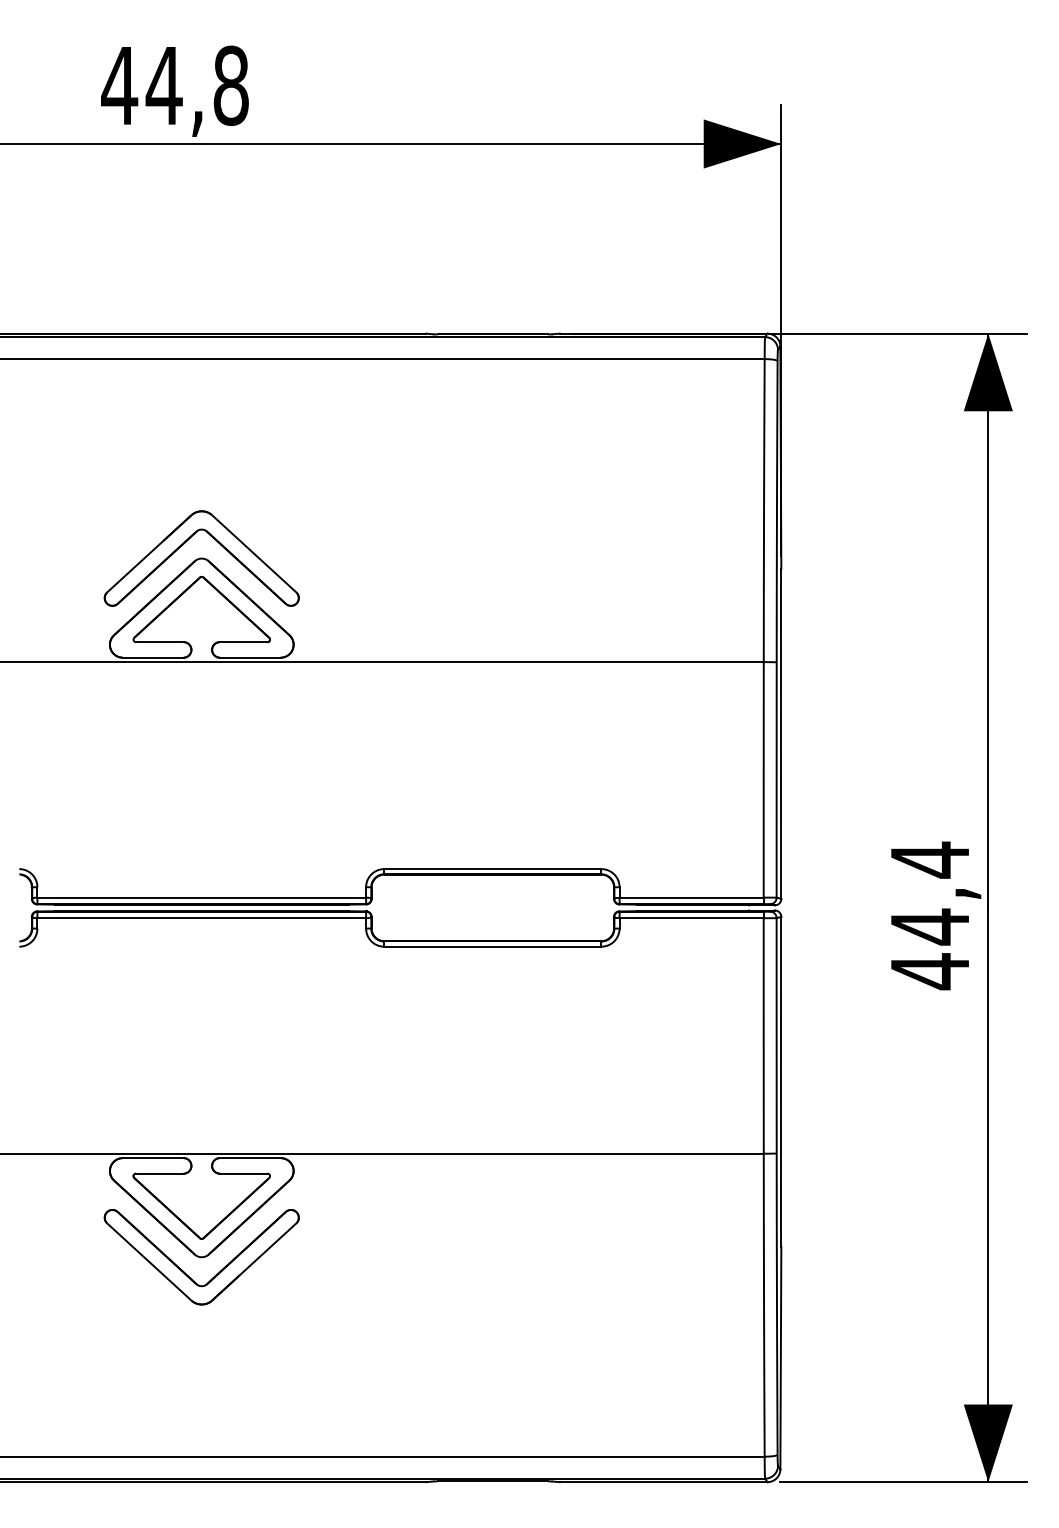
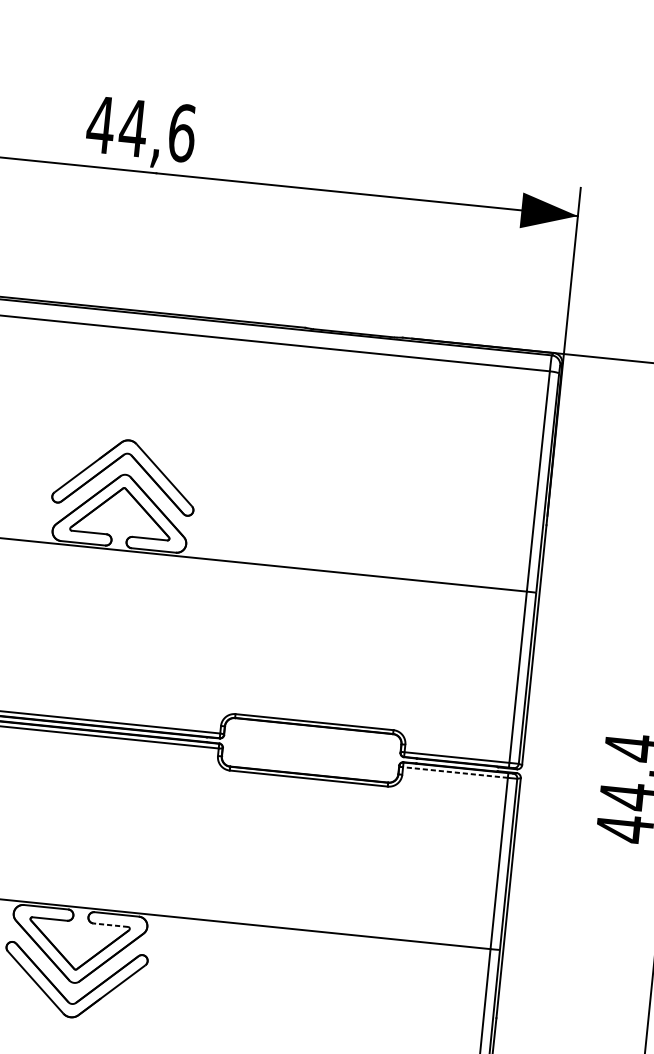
text: (231, 85) -> (182, 132), 44,8 -> 44,6
line: (689, 918) -> (453, 772), solid -> dashed
line: (243, 1173) -> (110, 925), solid -> dashed

